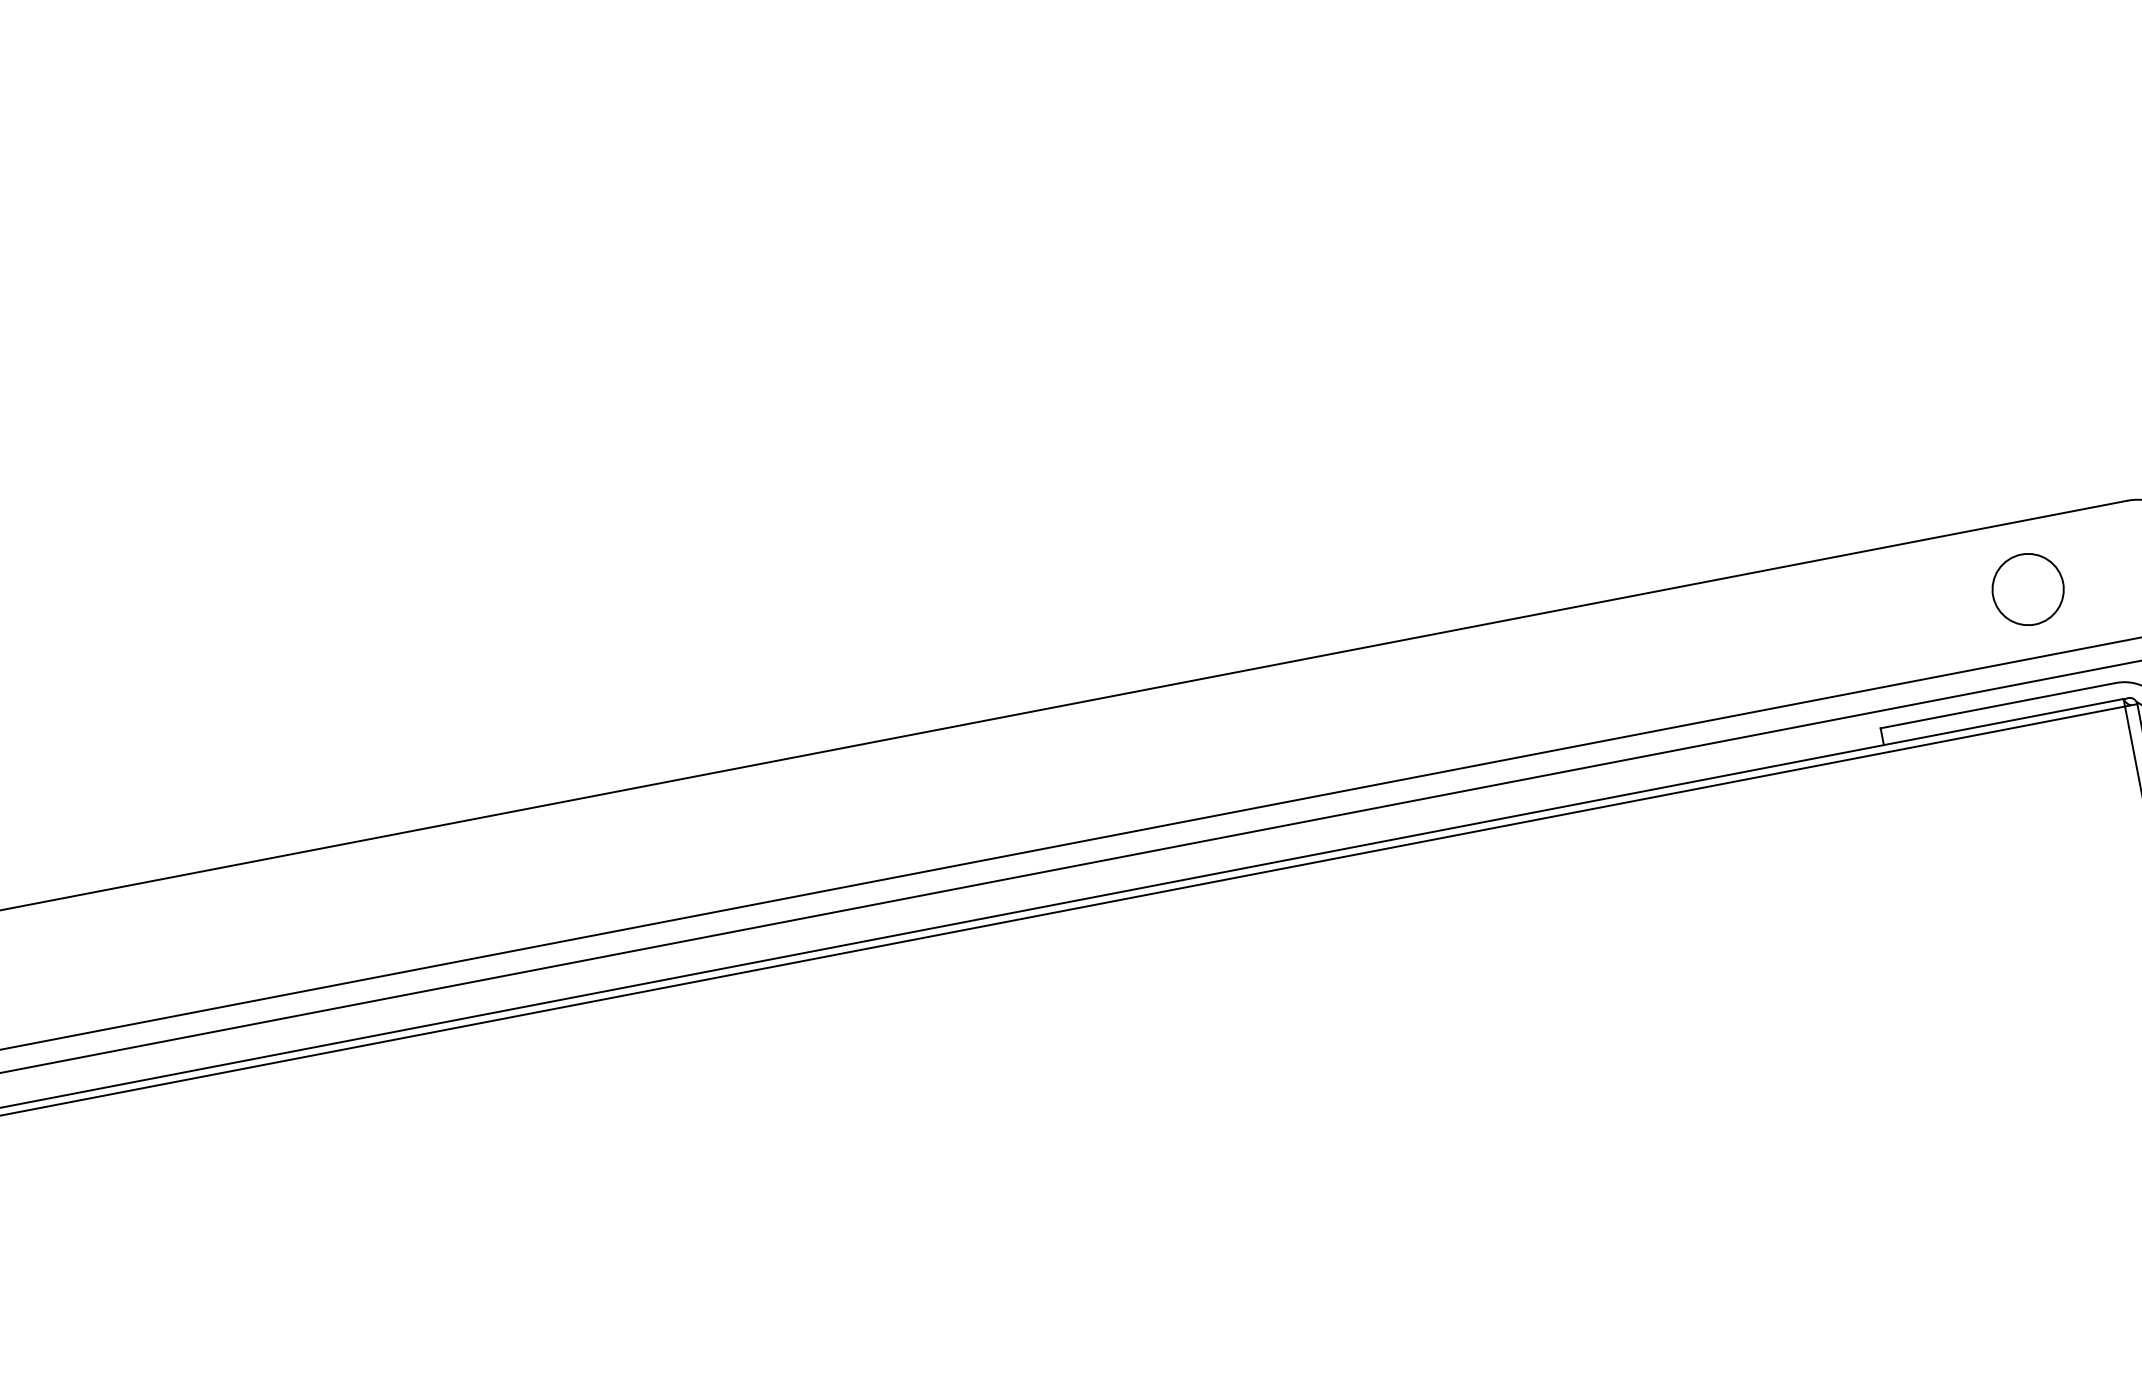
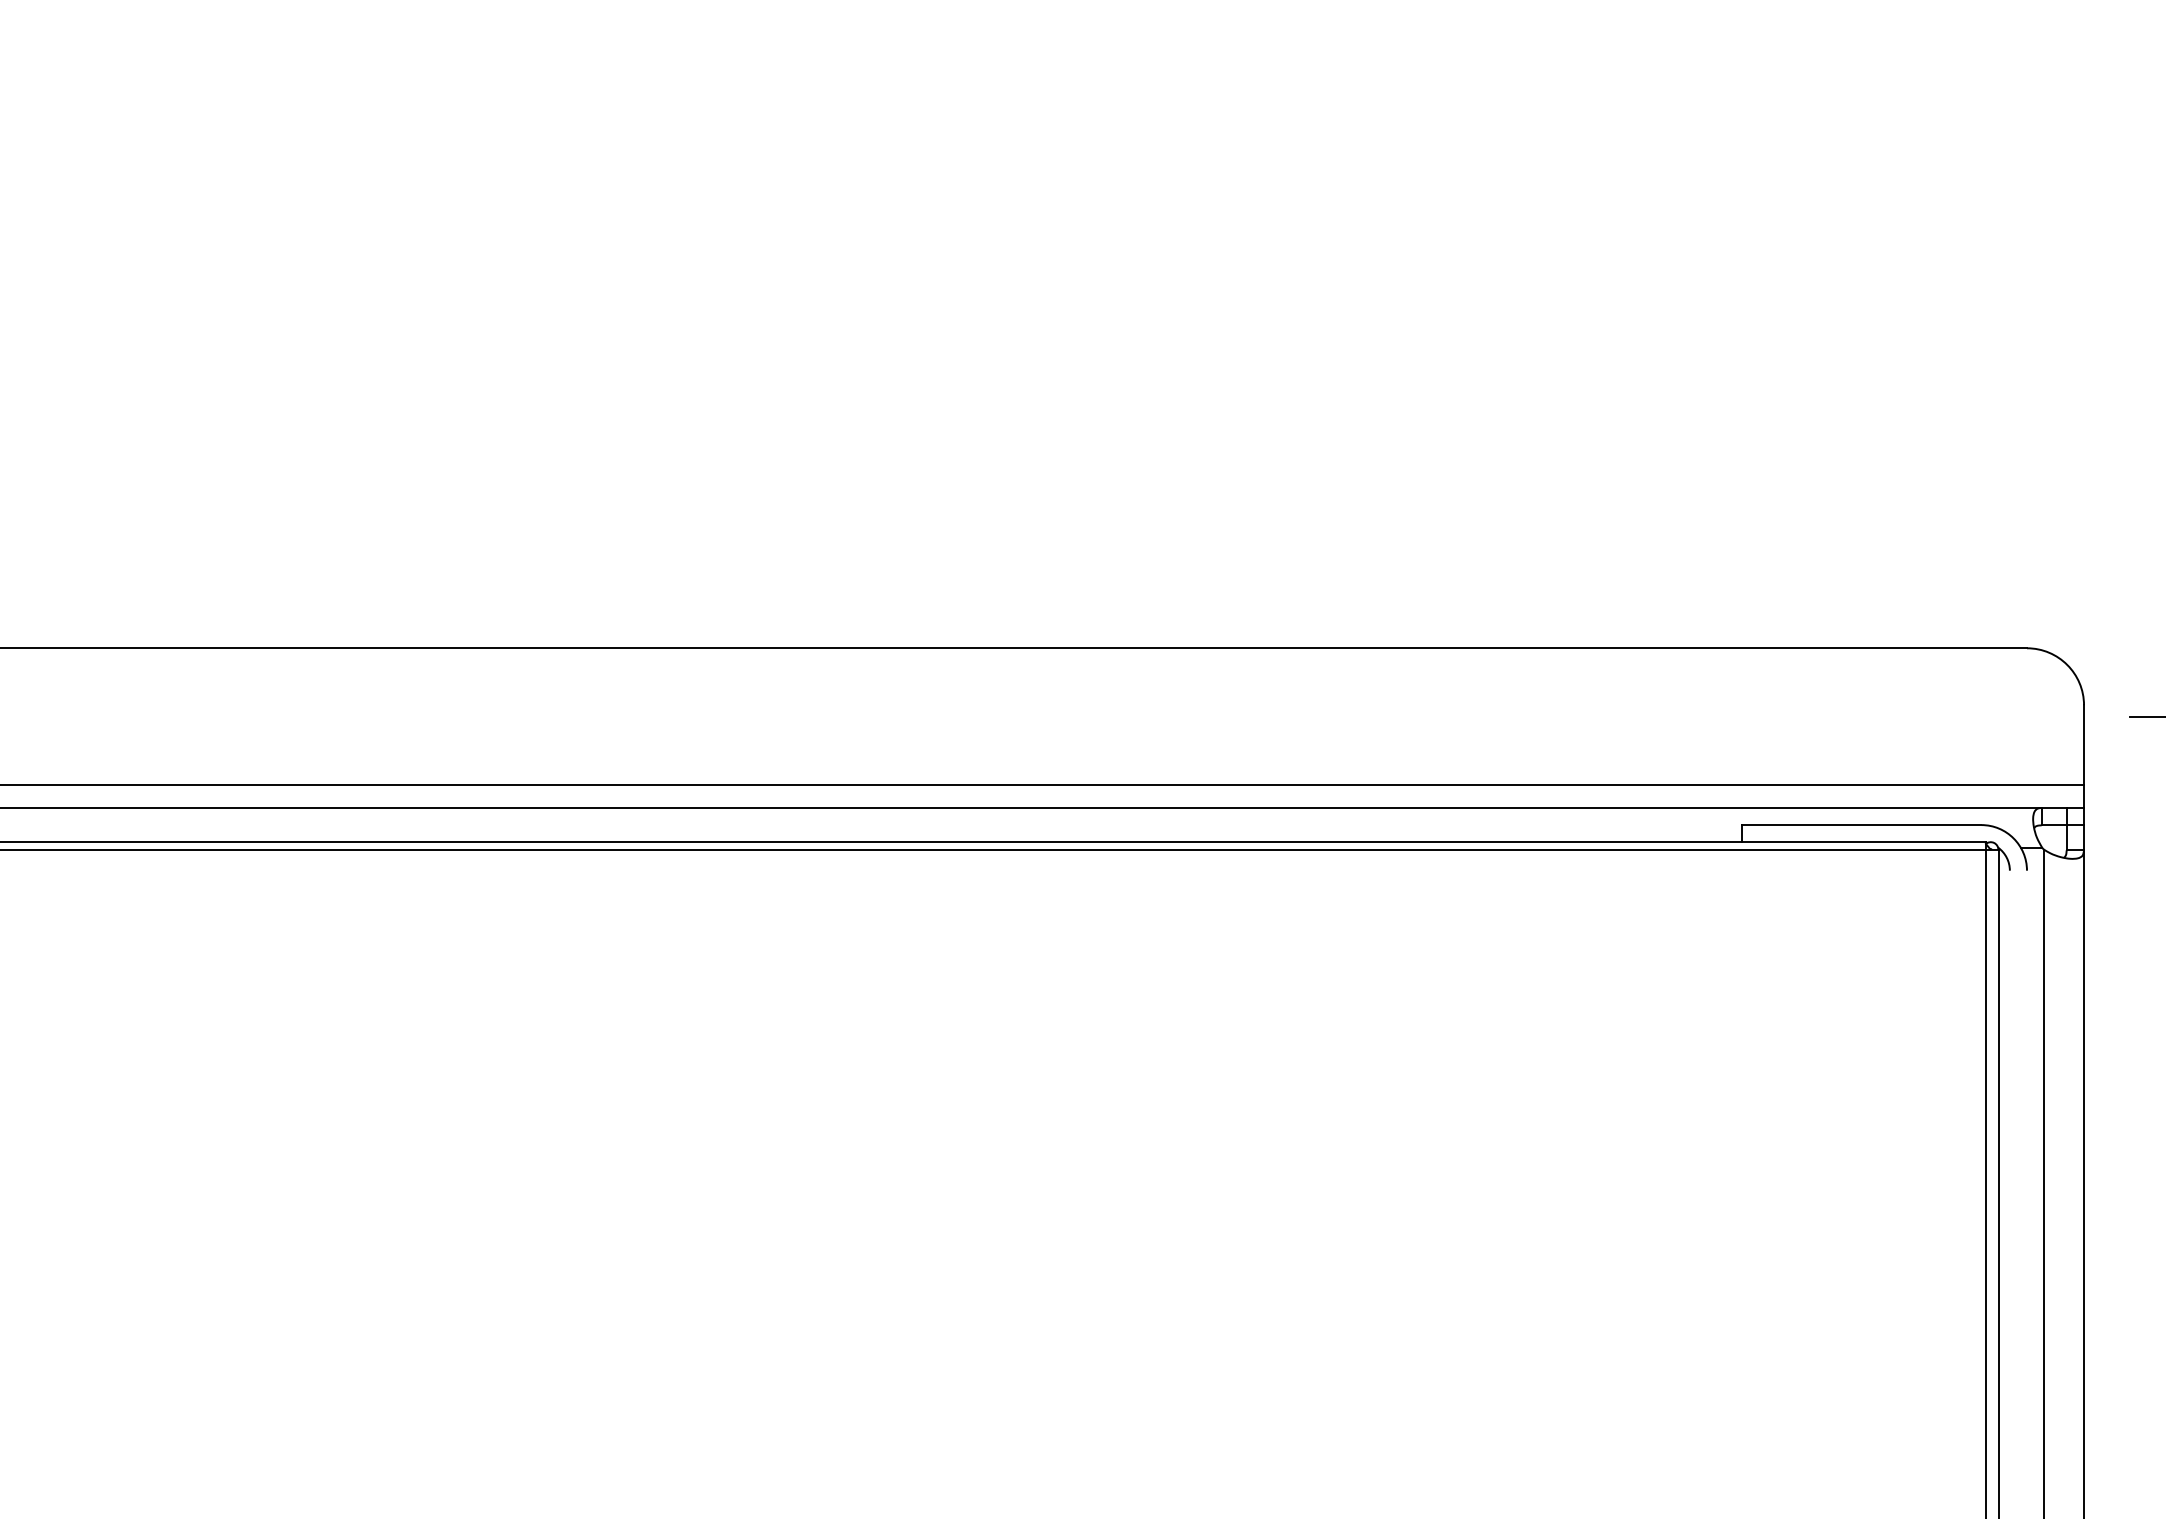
circle: (2027, 589) -> (1912, 716), removed

